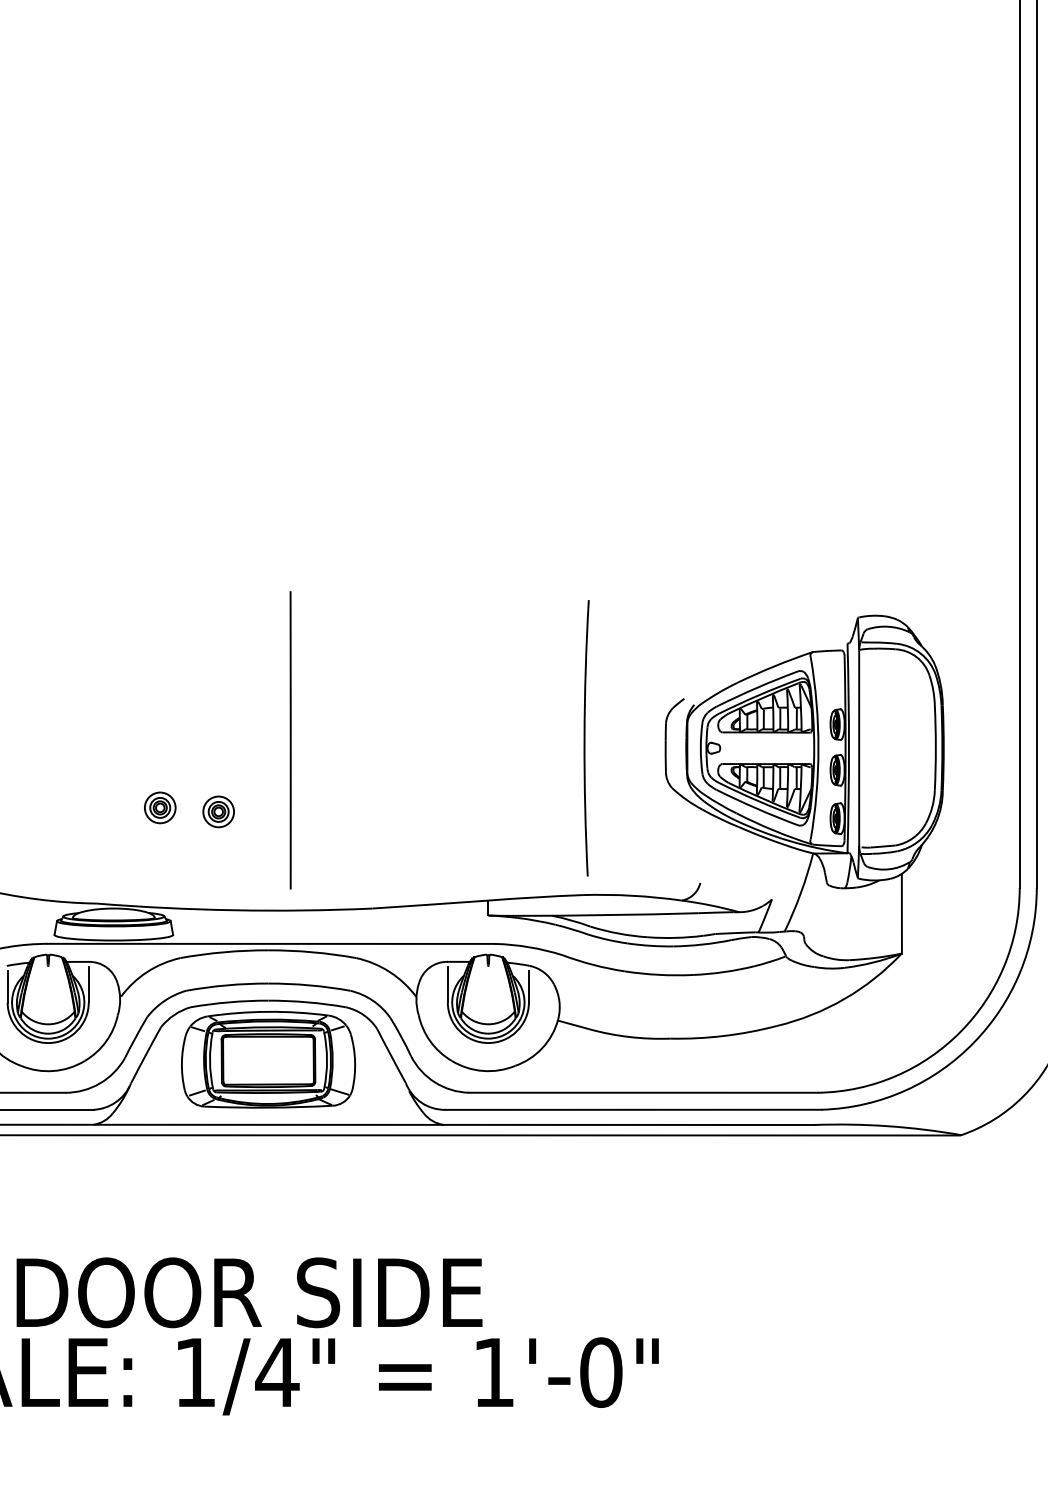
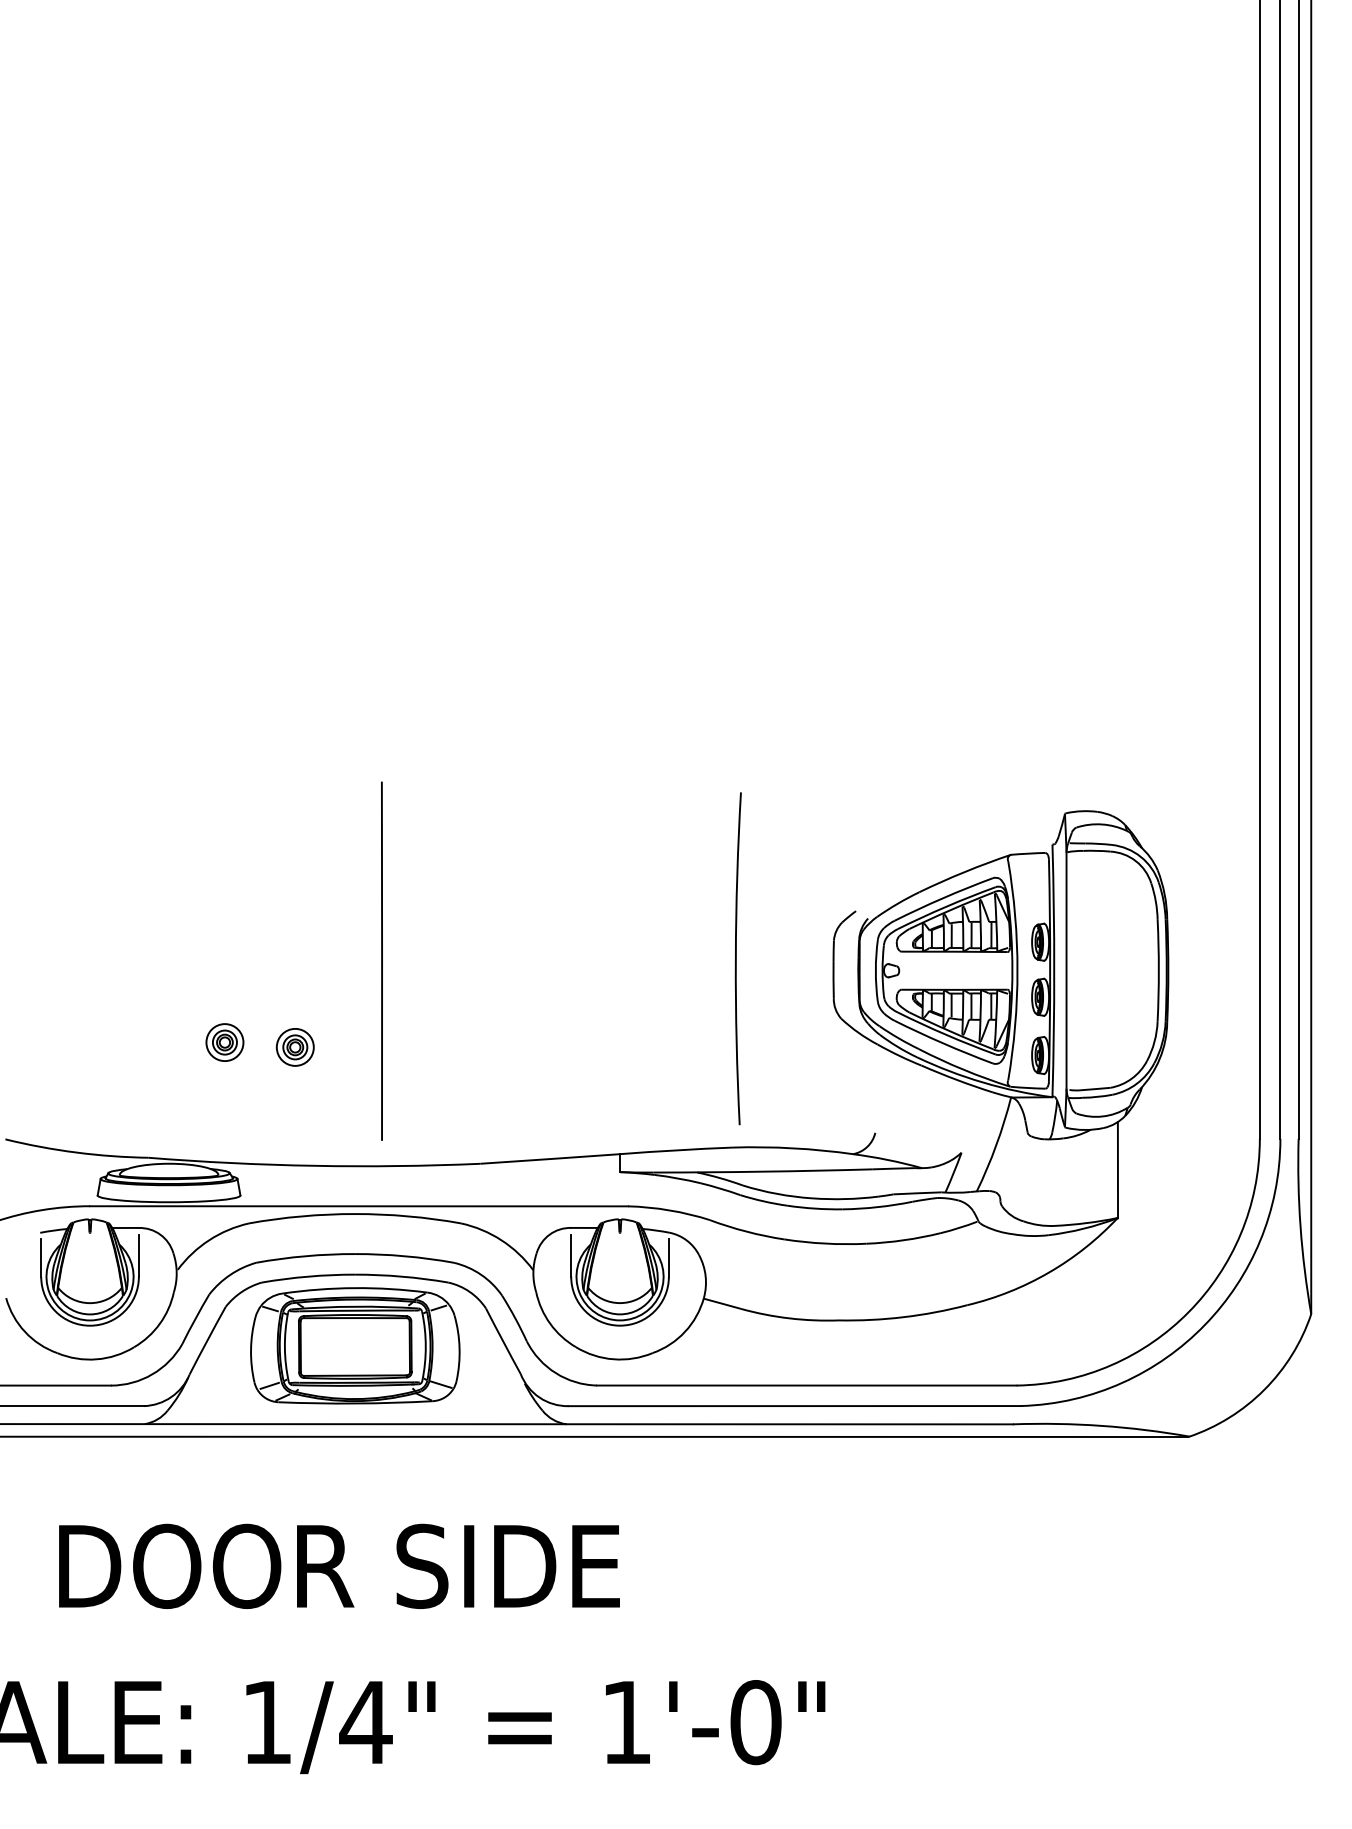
text: (249, 1292) -> (339, 1565), moved

